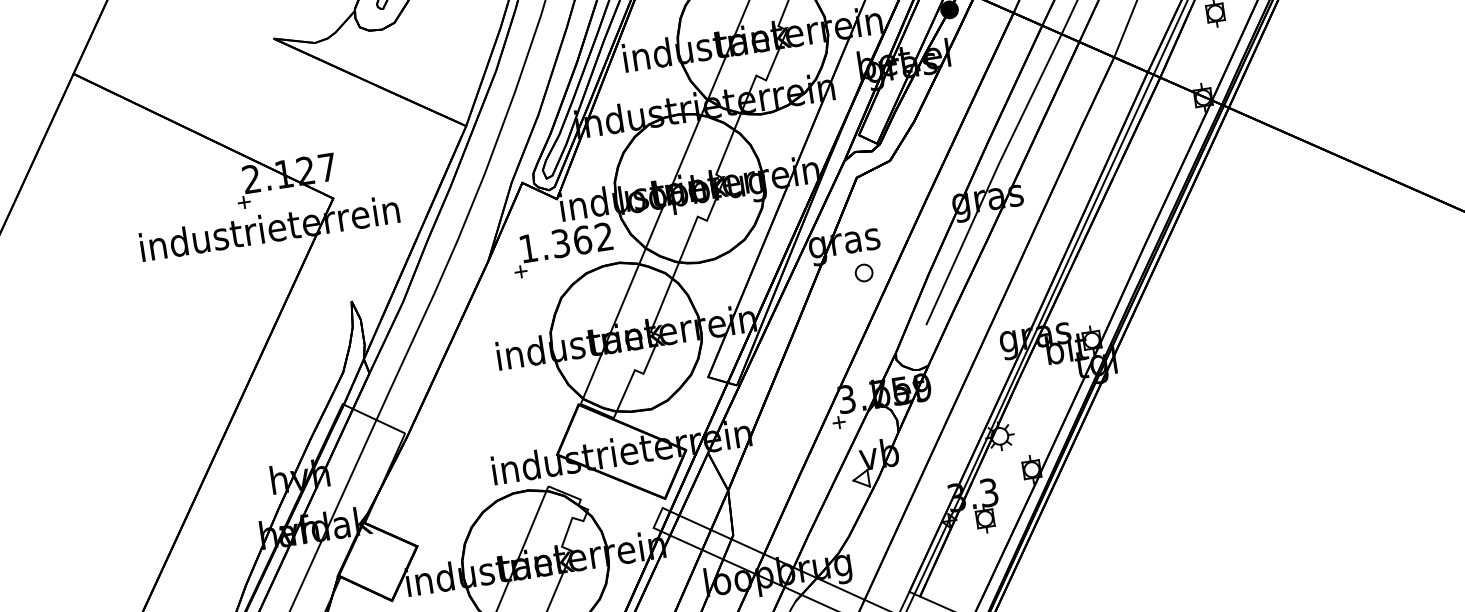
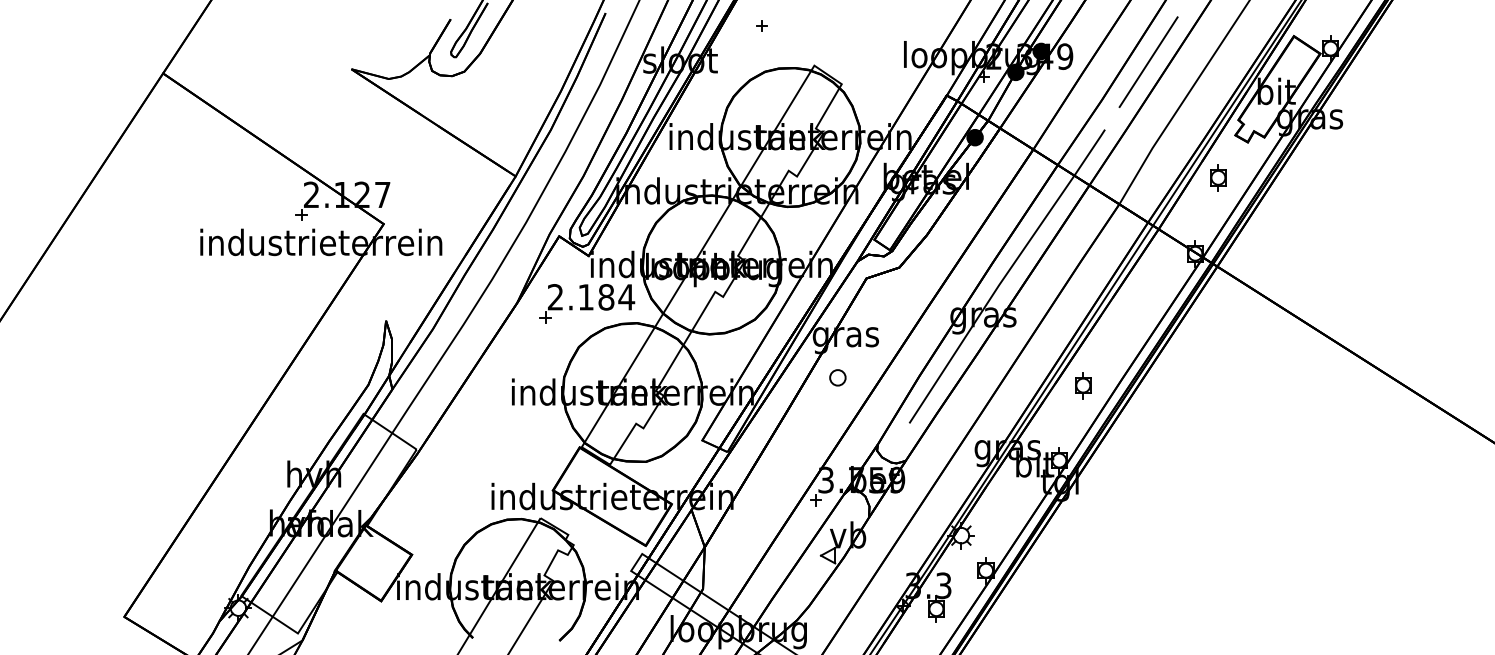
text: (566, 242) -> (591, 297), 1.362 -> 2.184
part: (1105, 256) -> (1083, 385), added
part: (863, 272) -> (837, 377), moved

